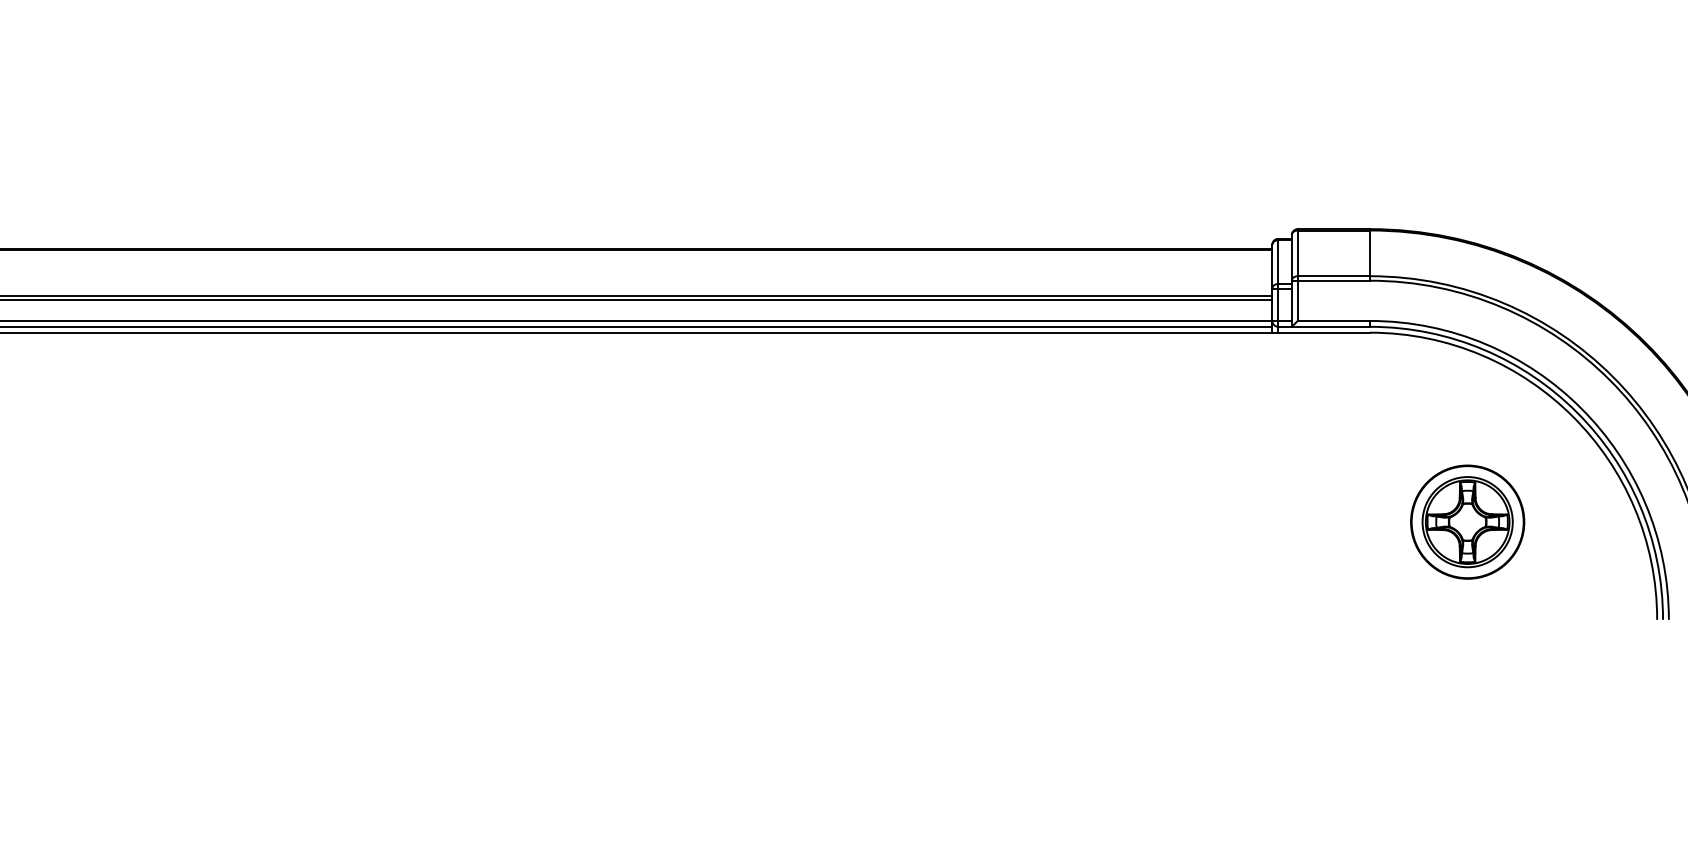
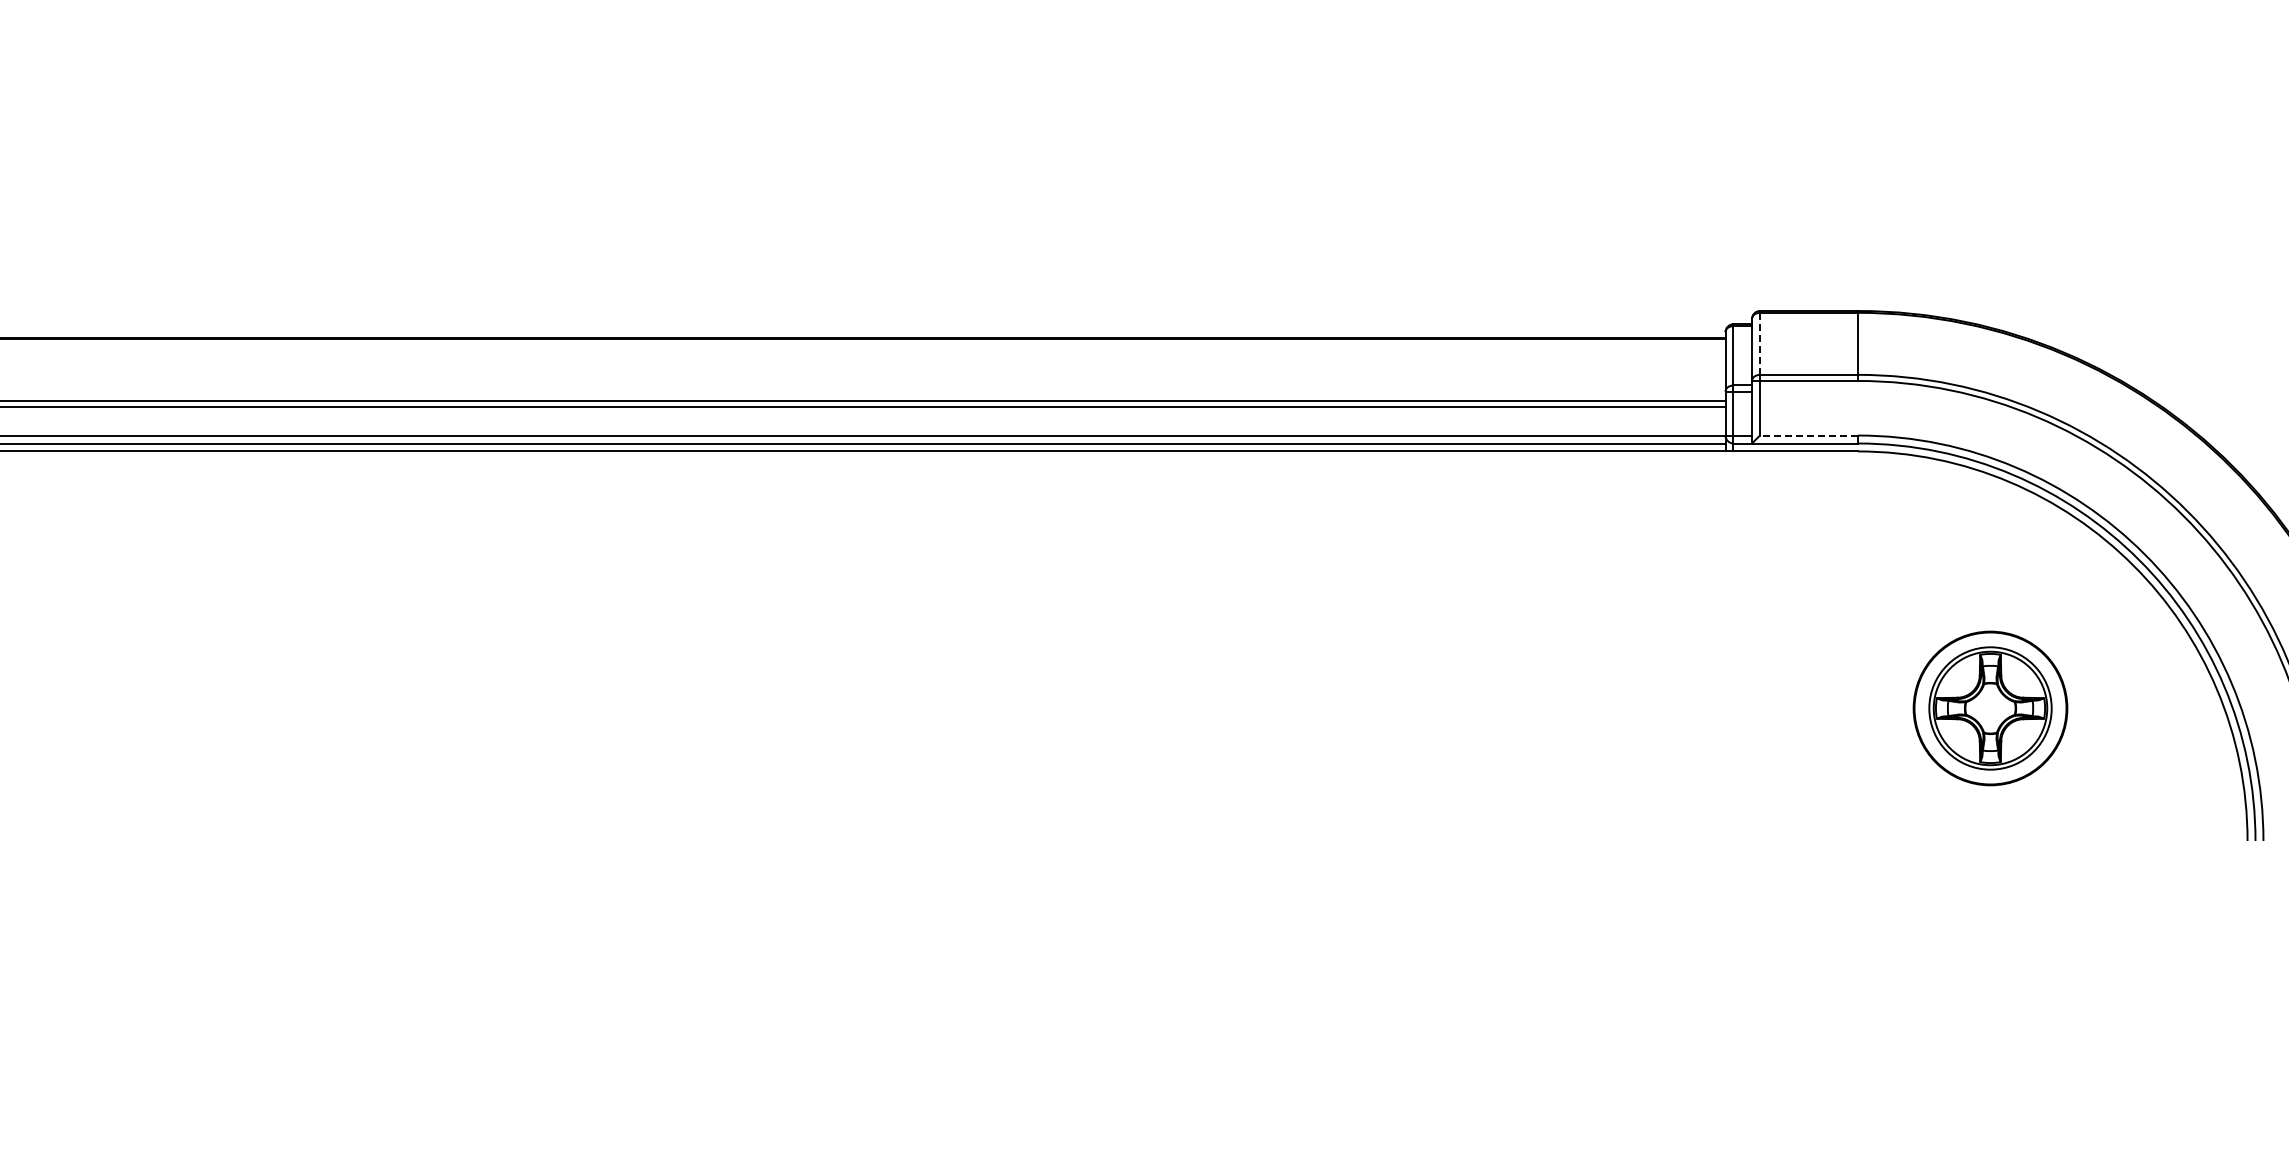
line: (1297, 253) -> (1759, 343), solid -> dashed
line: (1333, 320) -> (1808, 435), solid -> dashed

